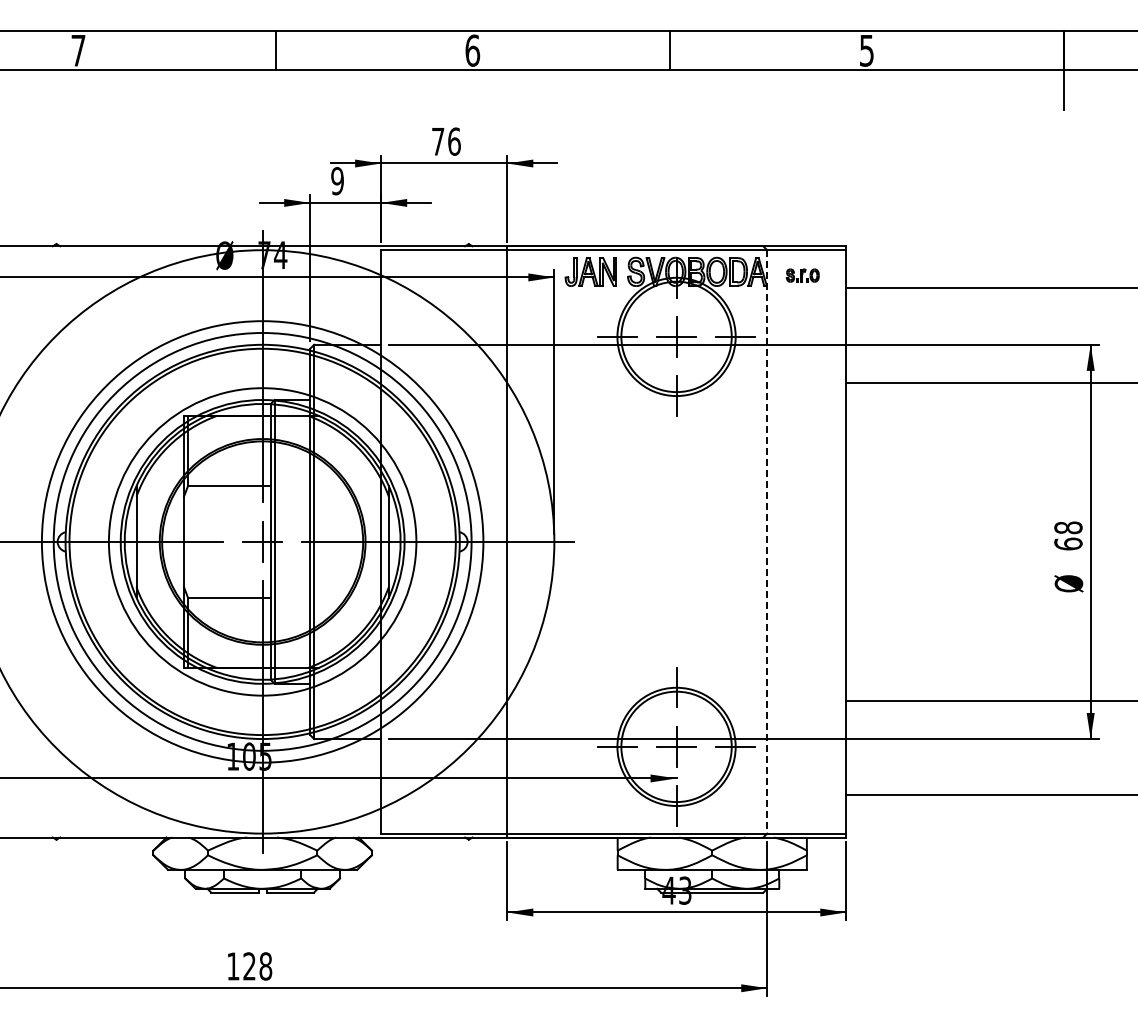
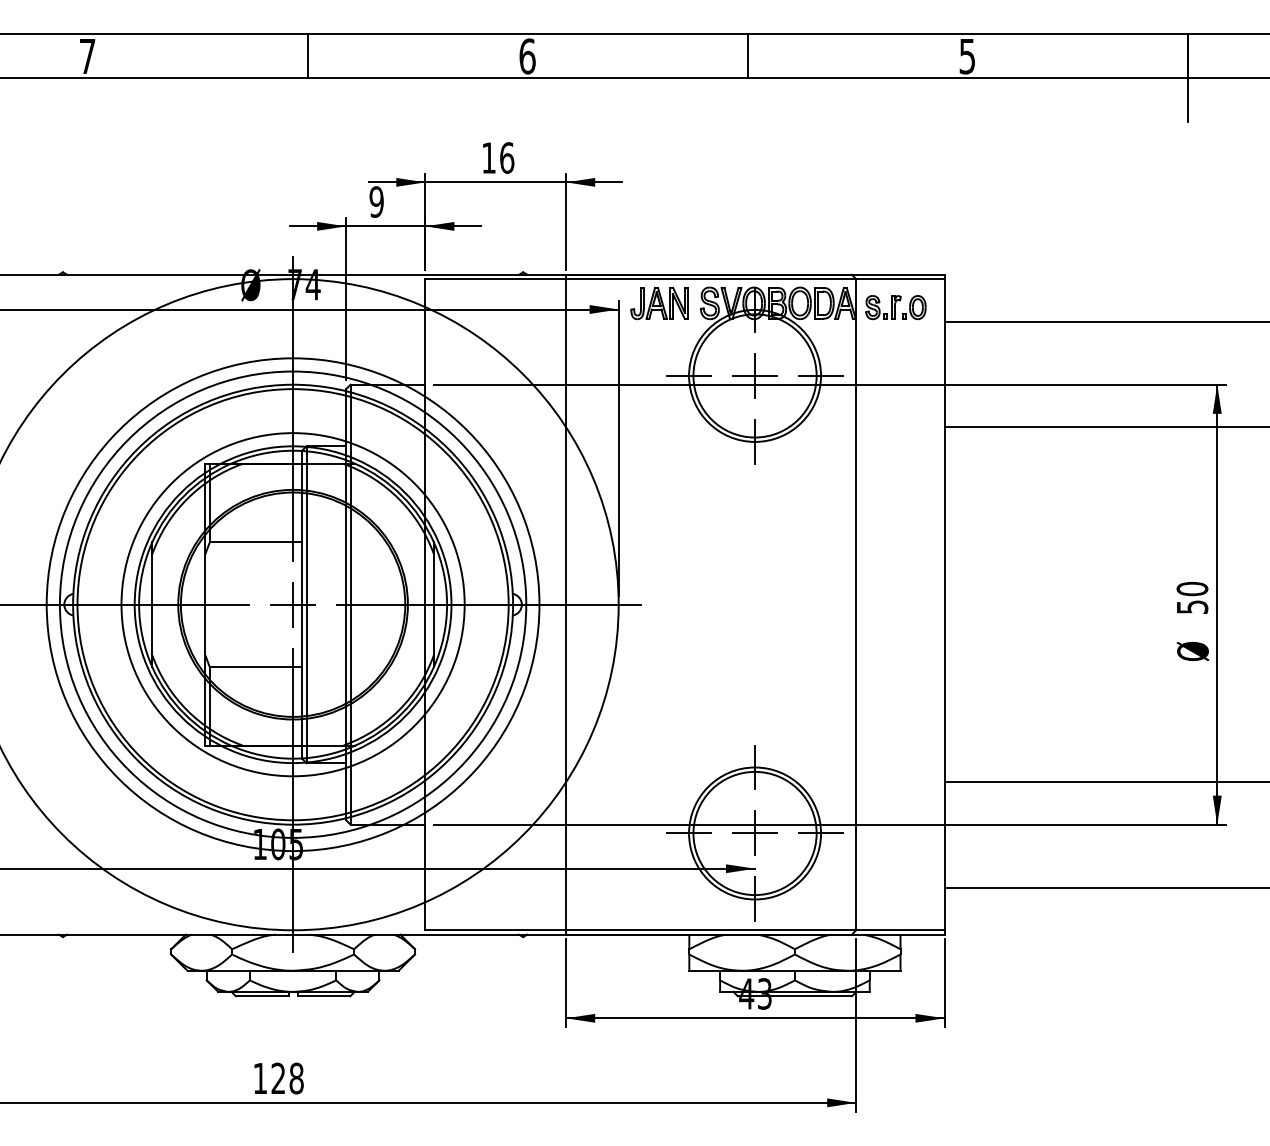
text: (438, 141) -> (489, 157), 76 -> 16
part: (802, 275) -> (895, 307), size x1.67
text: (1068, 535) -> (1192, 597), 68 -> 50
line: (767, 541) -> (856, 604), dashed -> solid

